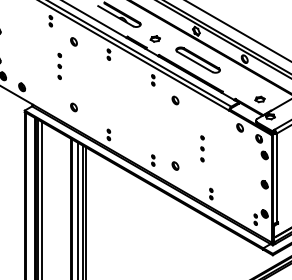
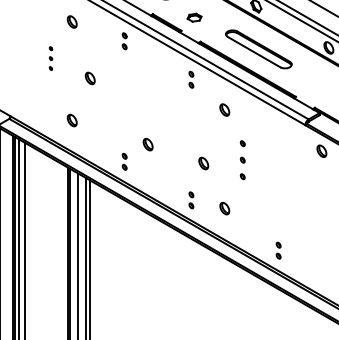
part: (59, 65) -> (50, 57), size x0.6
part: (85, 79) -> (89, 78), added
part: (124, 123) -> (148, 144), added
part: (161, 135) -> (203, 162), added
part: (202, 148) -> (242, 159), moved

